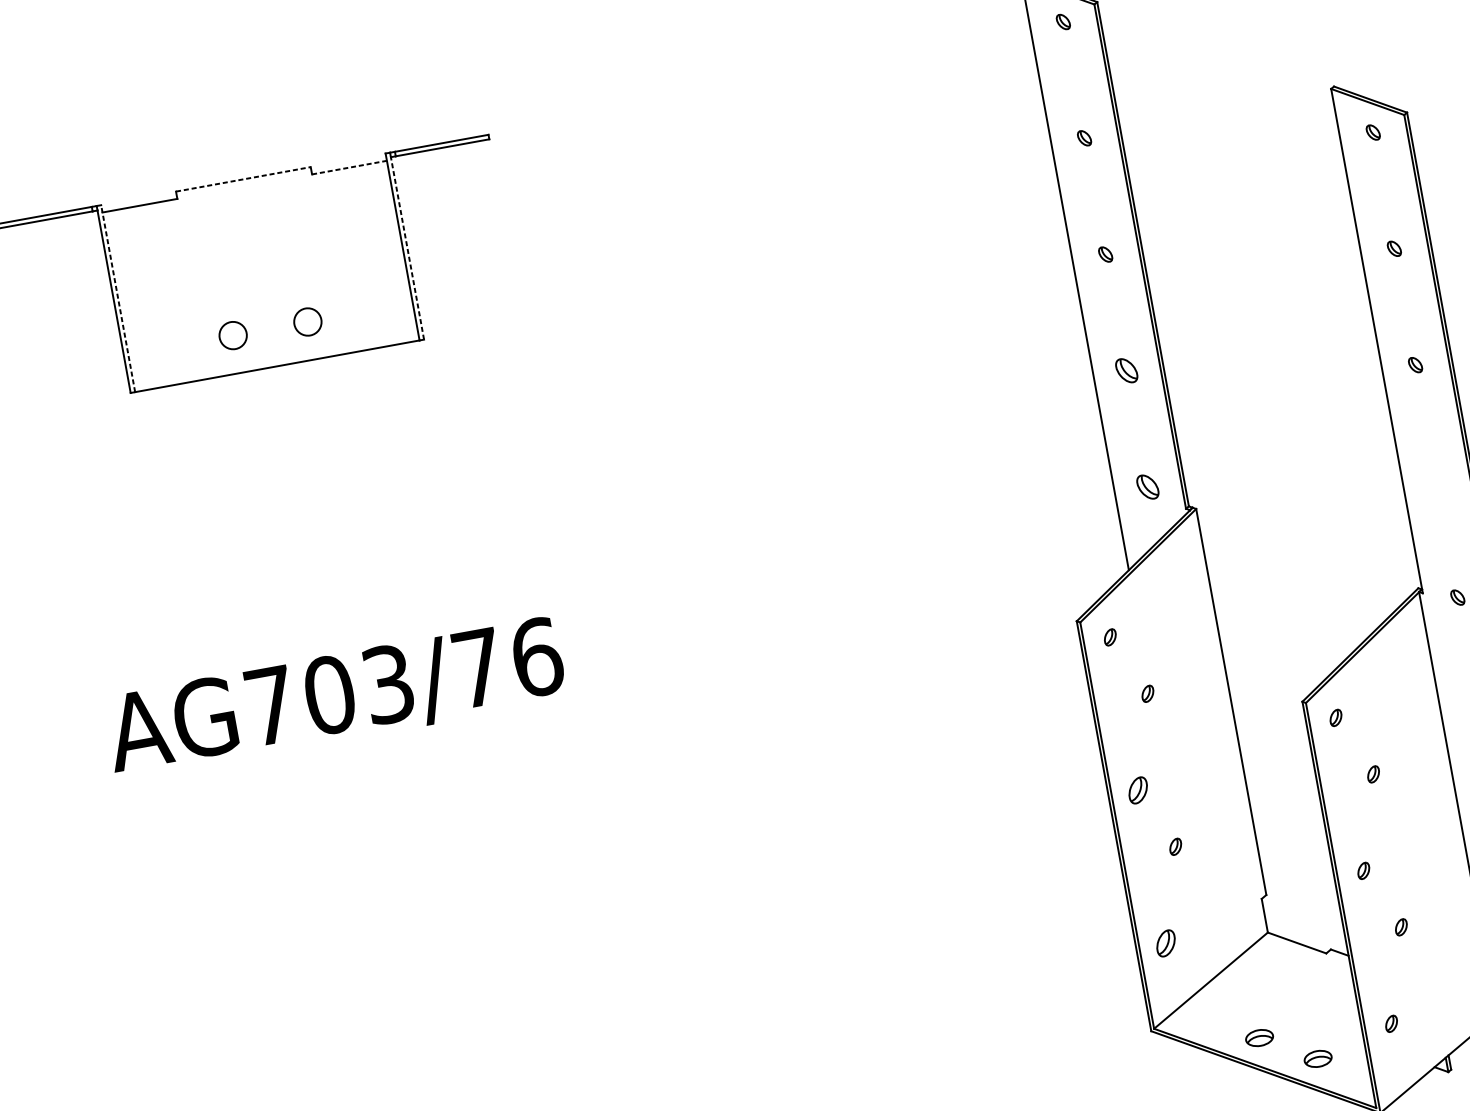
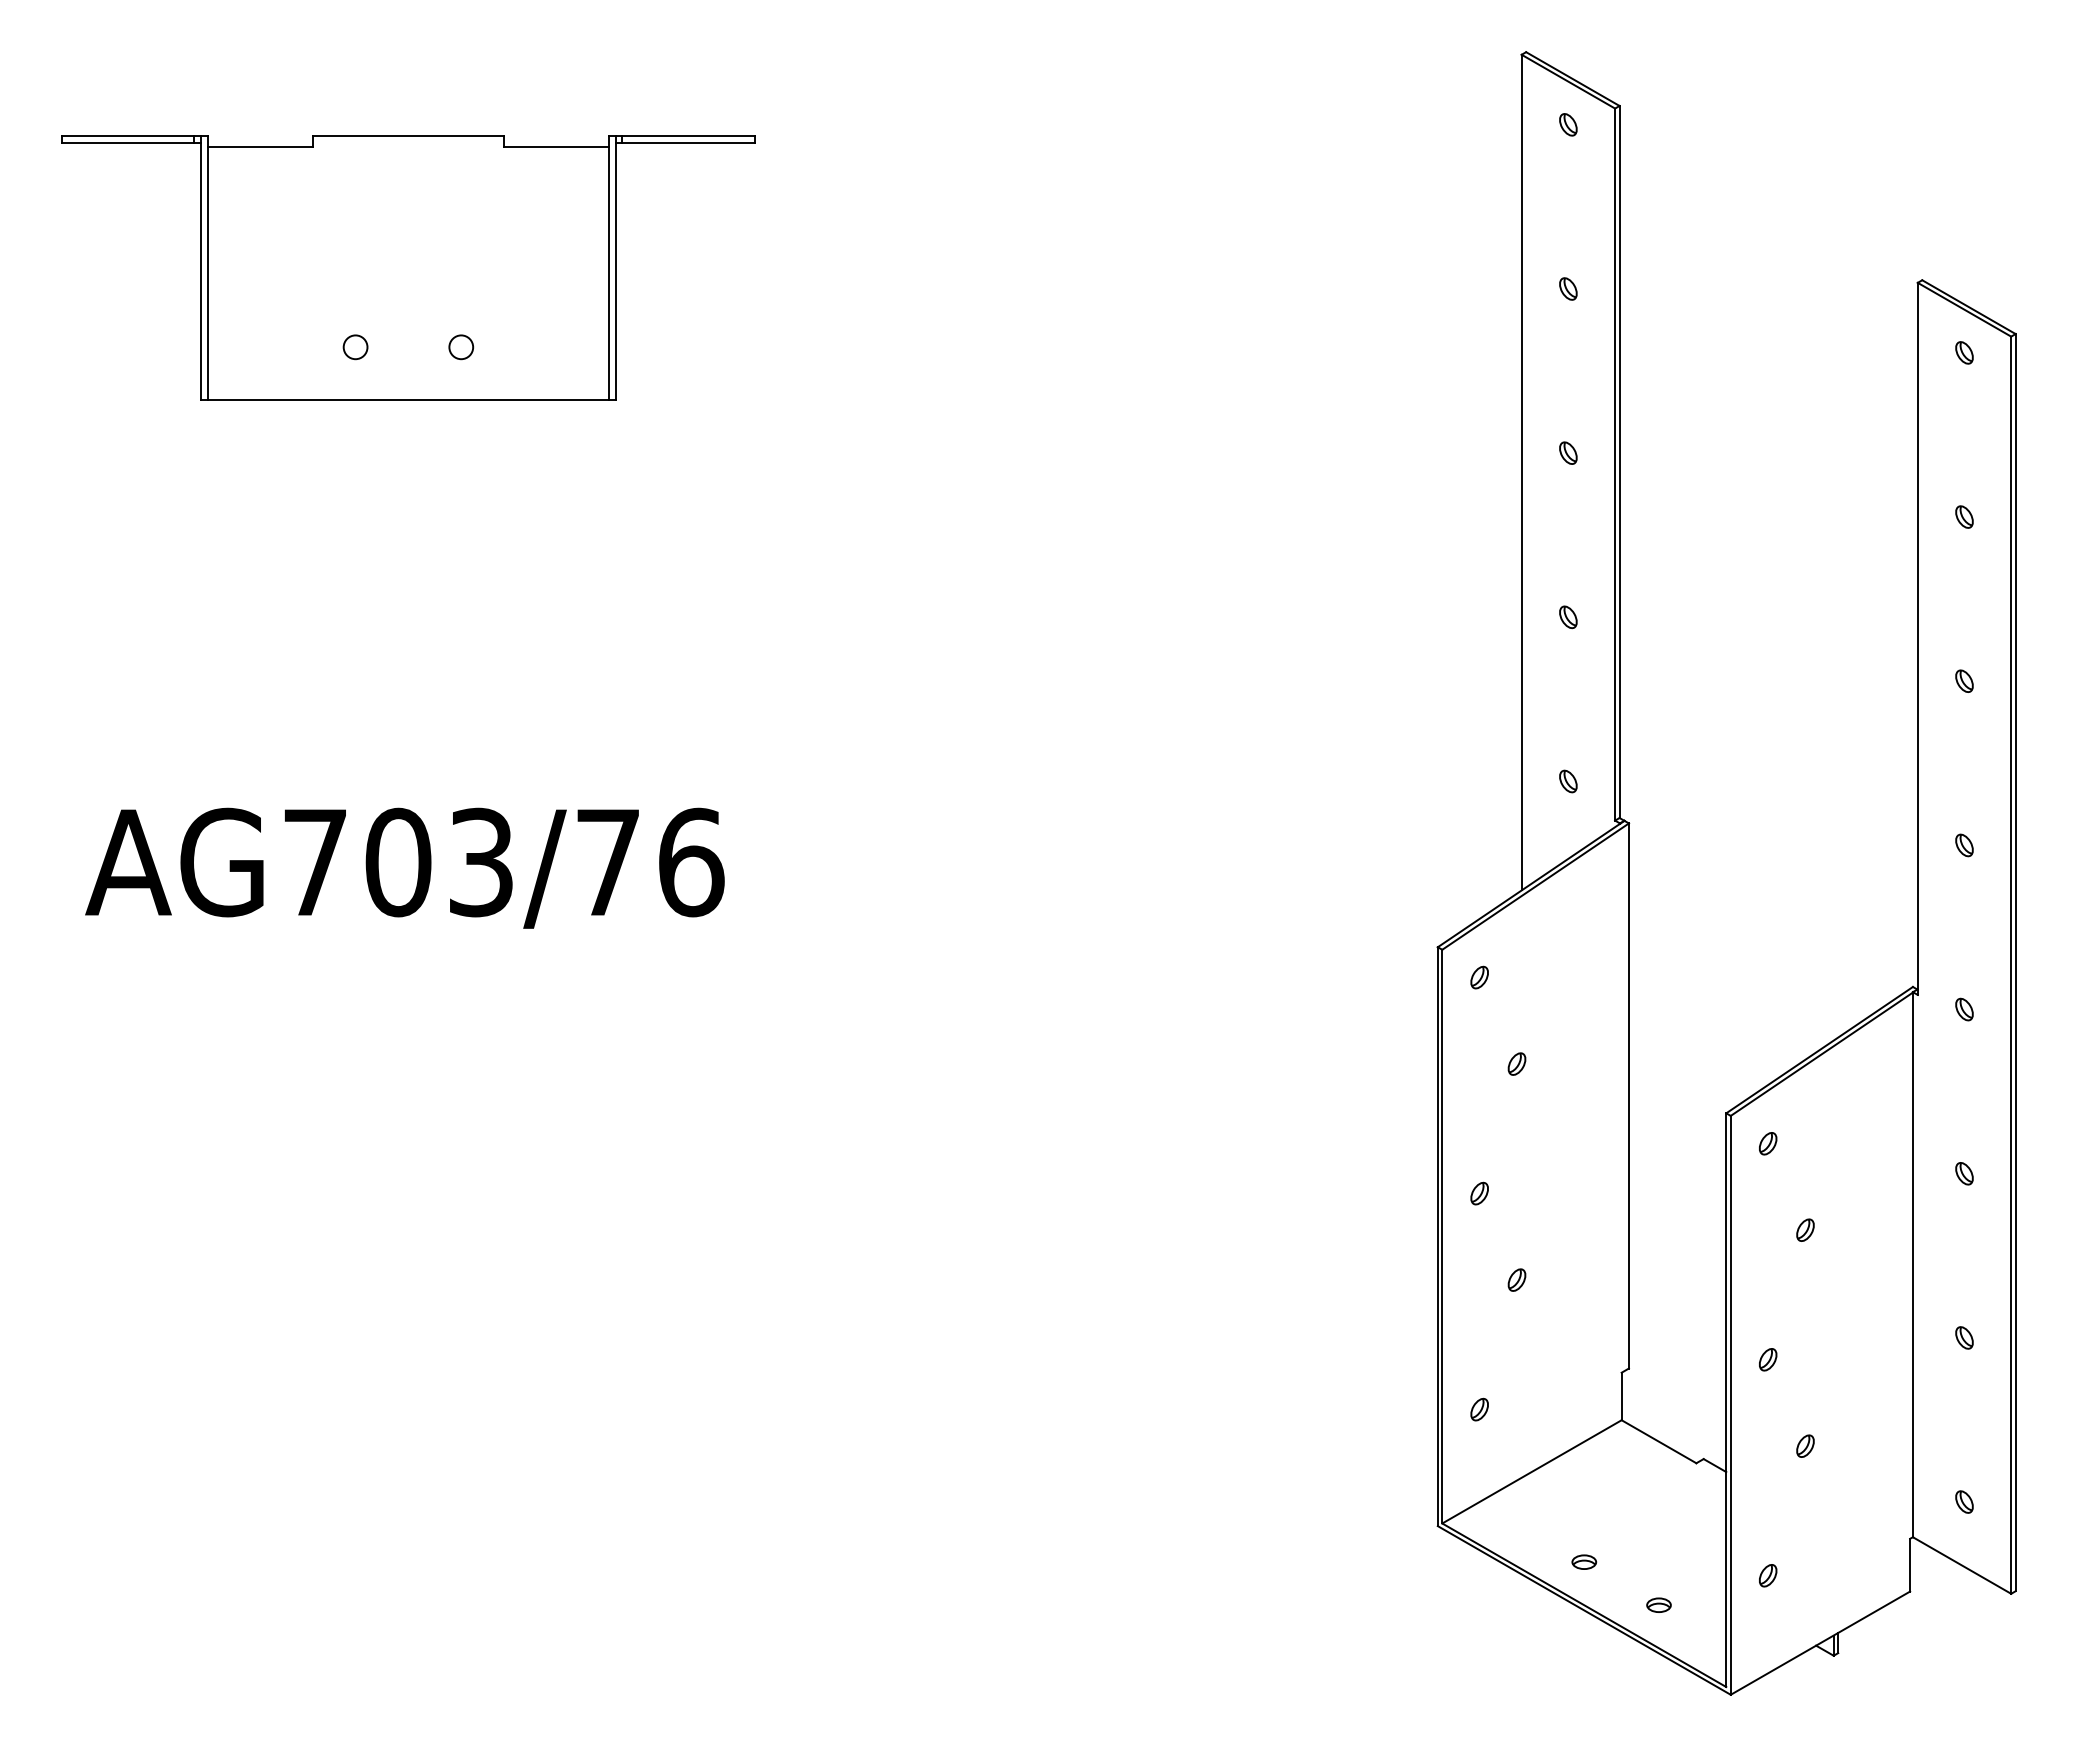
line: (349, 167) -> (556, 146), dashed -> solid
line: (243, 179) -> (408, 136), dashed -> solid
line: (407, 248) -> (615, 271), dashed -> solid
line: (118, 298) -> (207, 268), dashed -> solid
circle: (308, 322) -> (461, 347), size x0.62
circle: (233, 335) -> (355, 347), size x0.62
part: (1126, 370) -> (1568, 617), size x0.62
part: (1436, 481) -> (1964, 845), added
part: (1148, 487) -> (1568, 781), size x0.62
part: (1138, 790) -> (1479, 1193), size x0.62
part: (1165, 943) -> (1479, 1409), size x0.62
part: (1259, 1037) -> (1584, 1561), size x0.62
part: (1317, 1058) -> (1658, 1604), size x0.62

